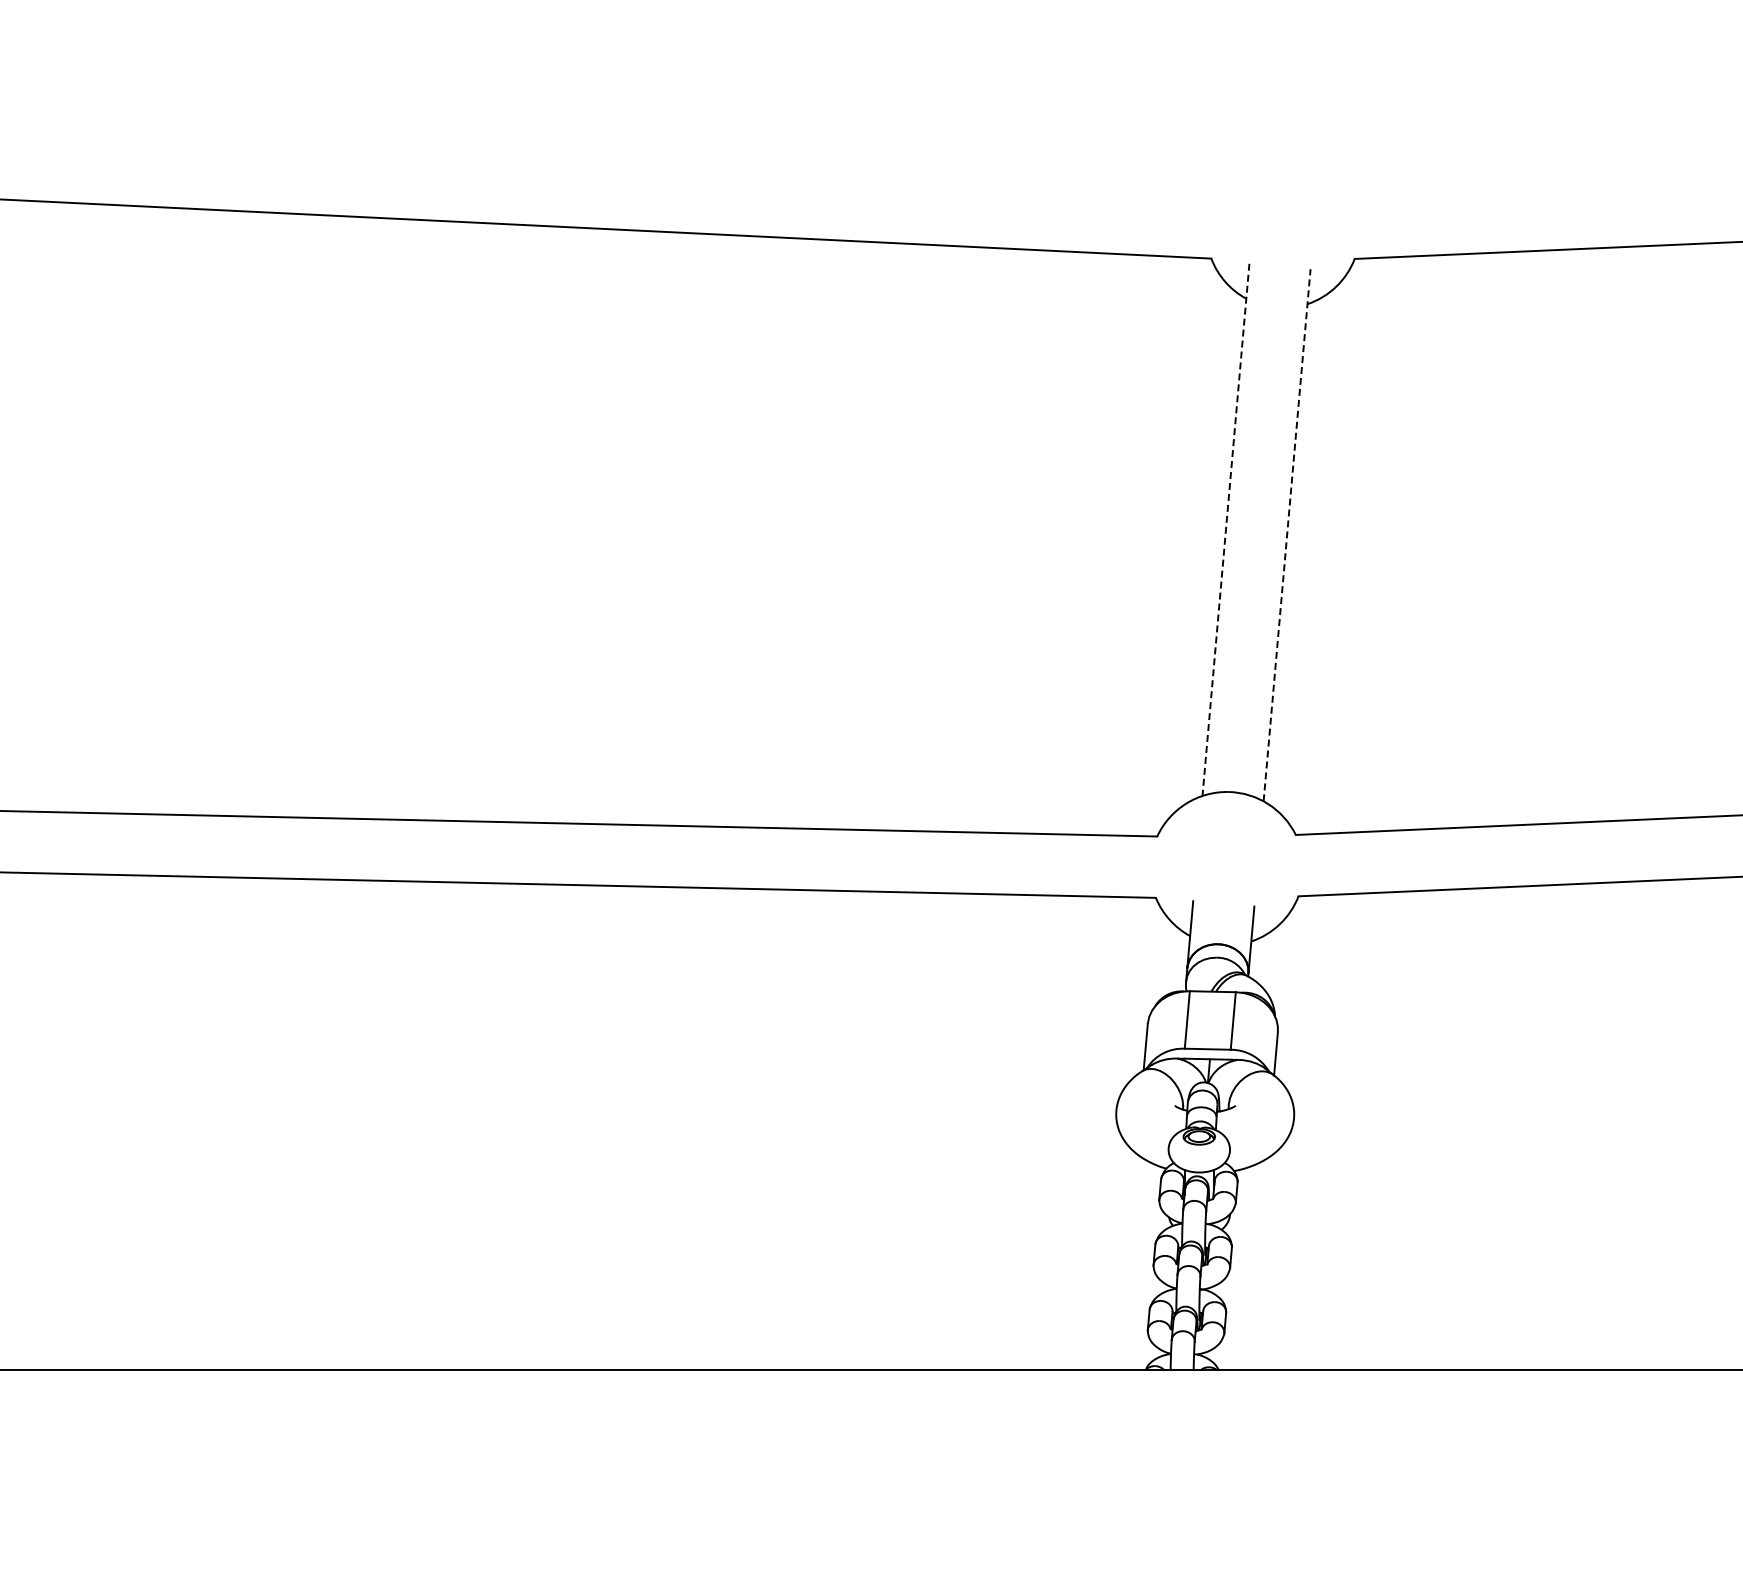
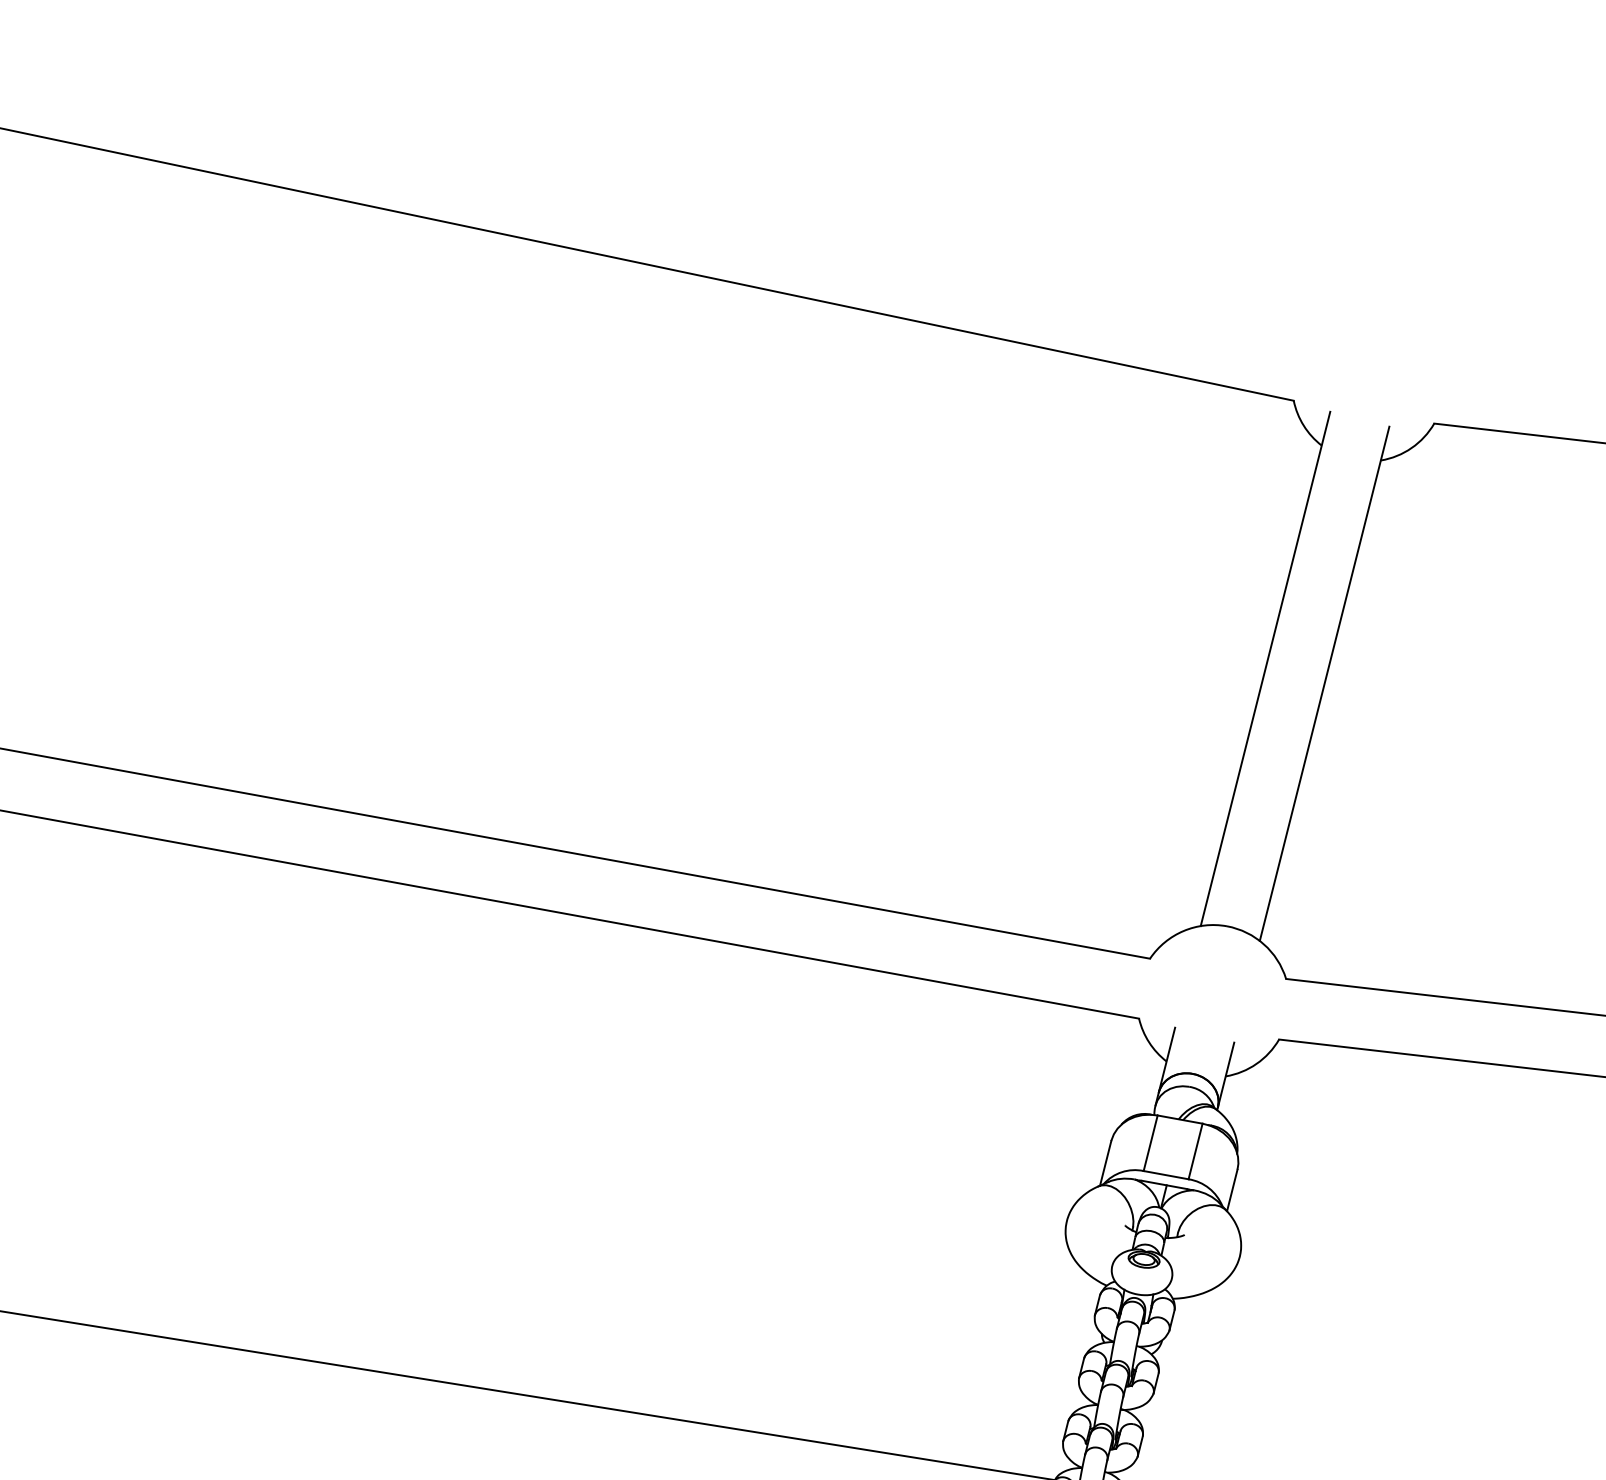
line: (1225, 530) -> (1264, 669), dashed -> solid
line: (1287, 534) -> (1325, 683), dashed -> solid

